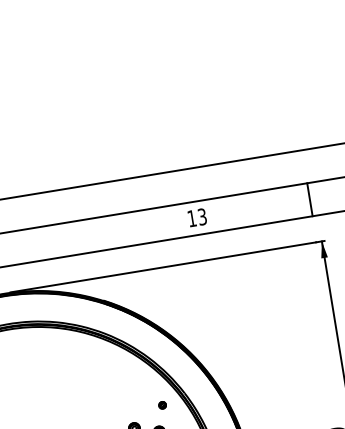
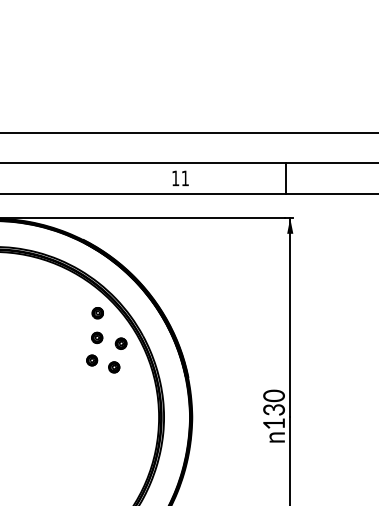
text: (201, 217) -> (184, 178), 13 -> 11
part: (131, 377) -> (97, 313), added
part: (136, 402) -> (97, 337), added
part: (161, 405) -> (120, 343), size x1.67

